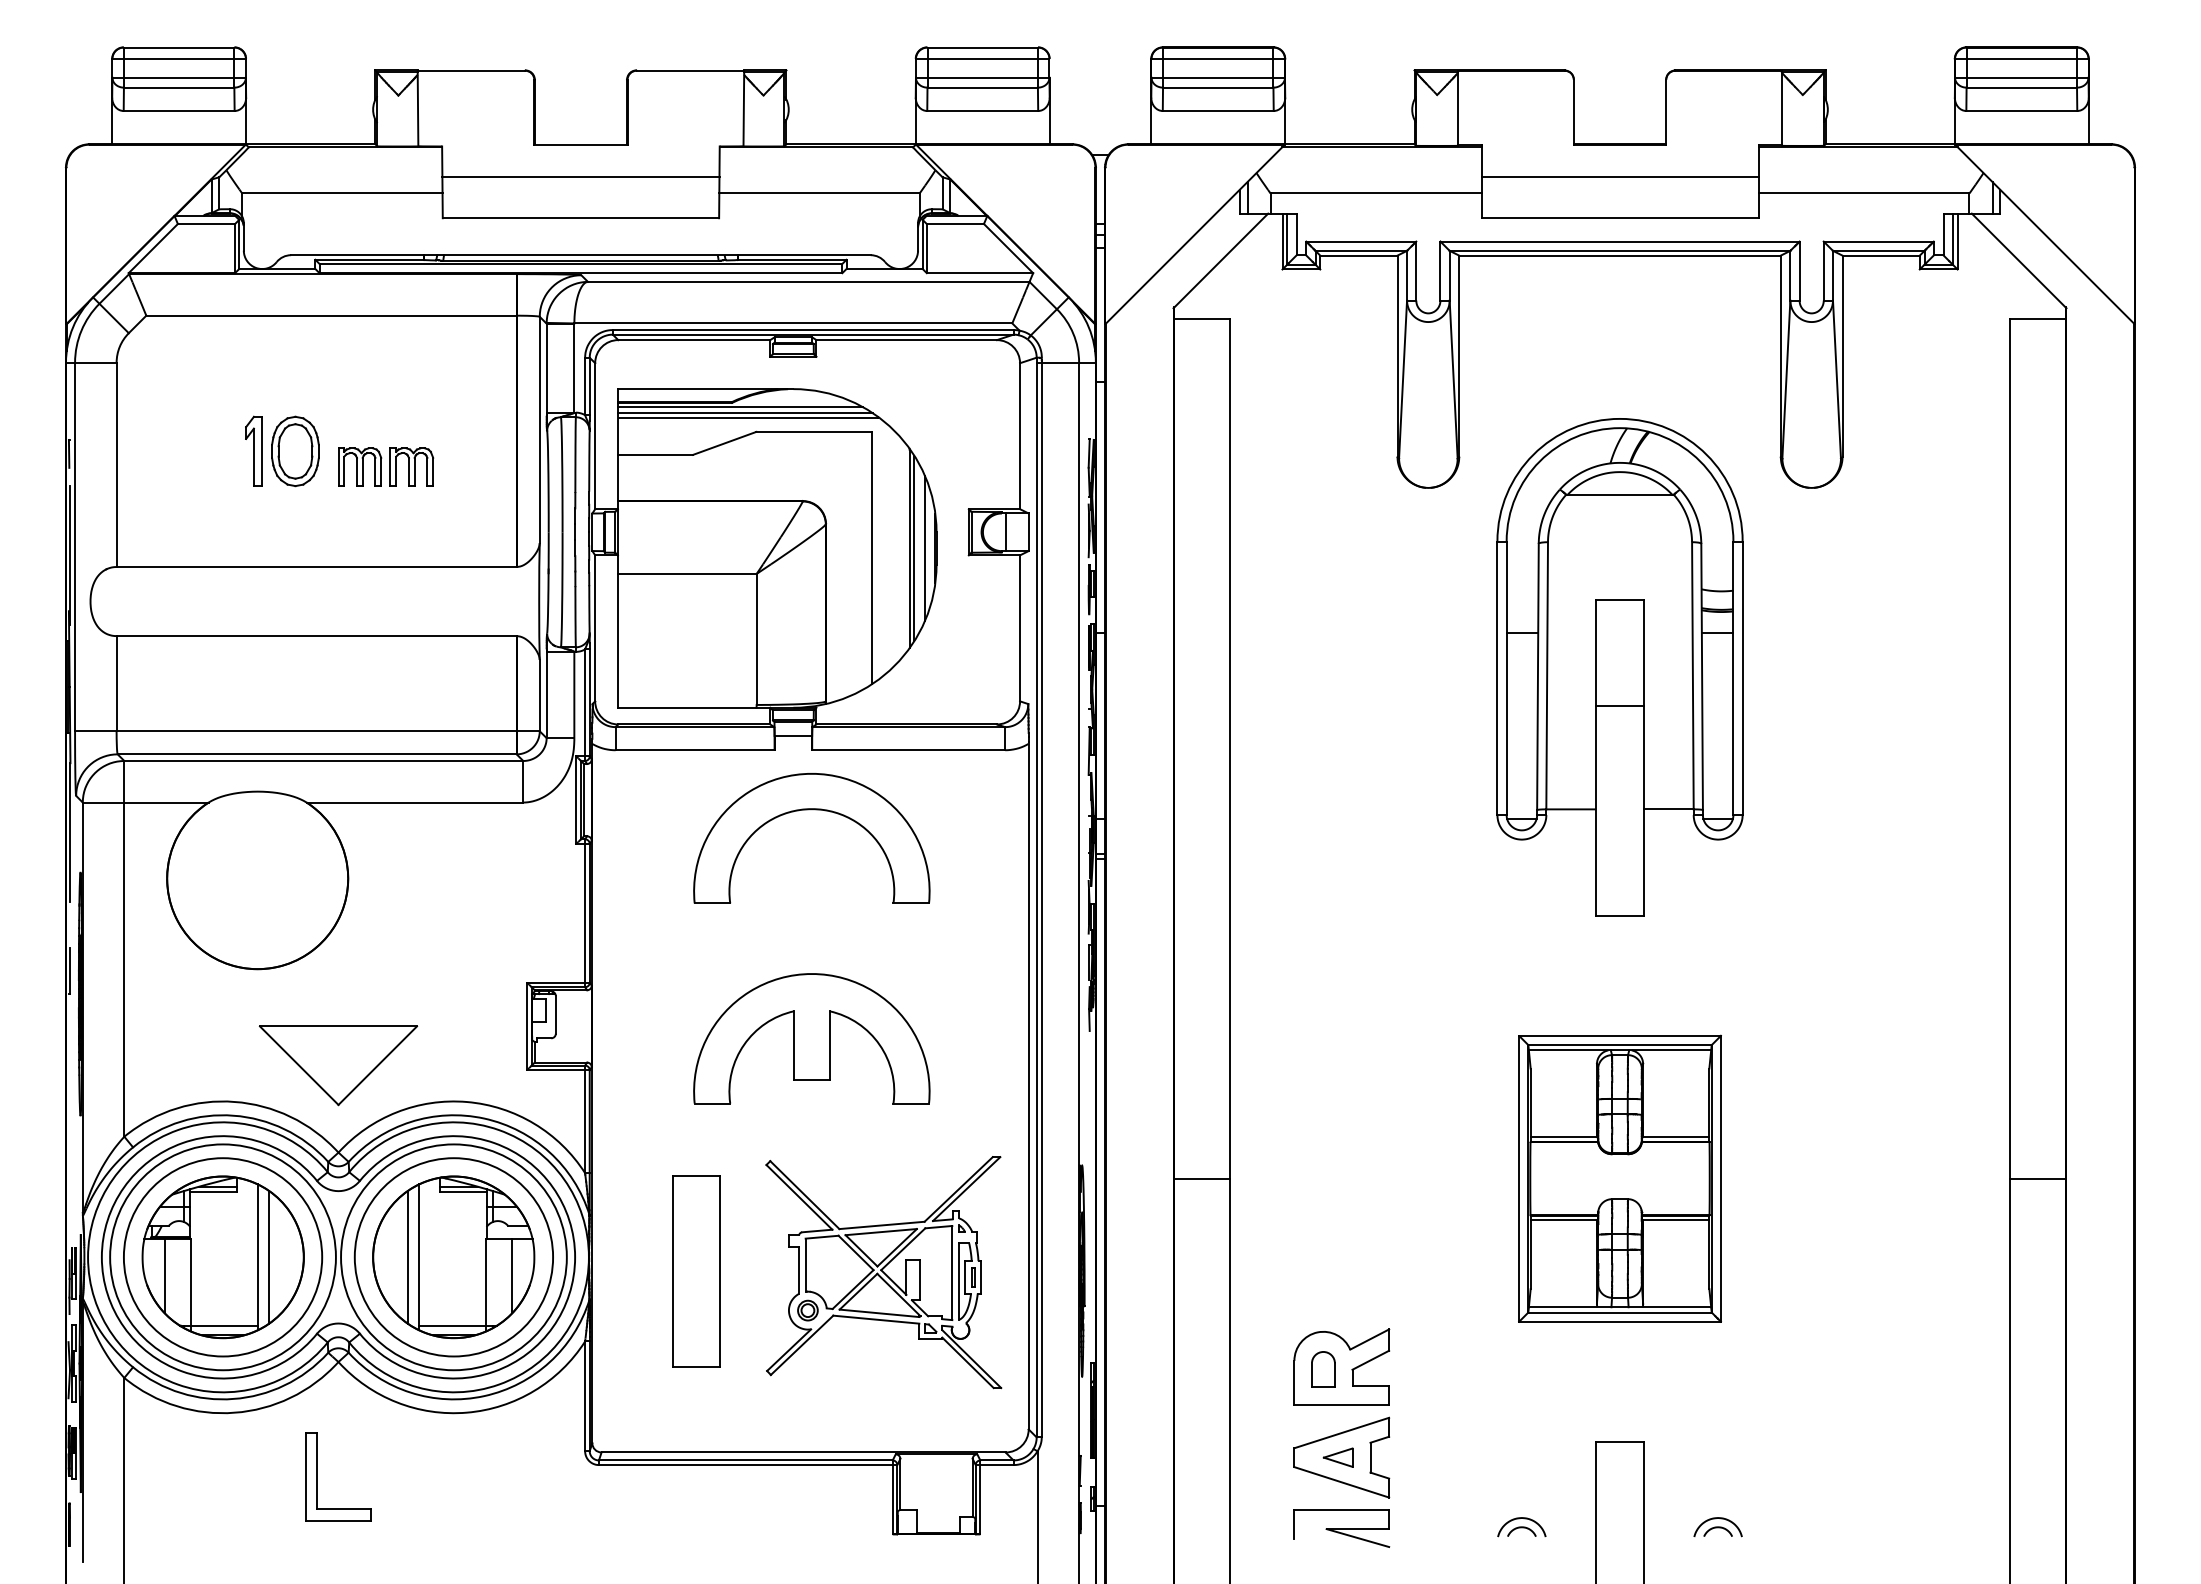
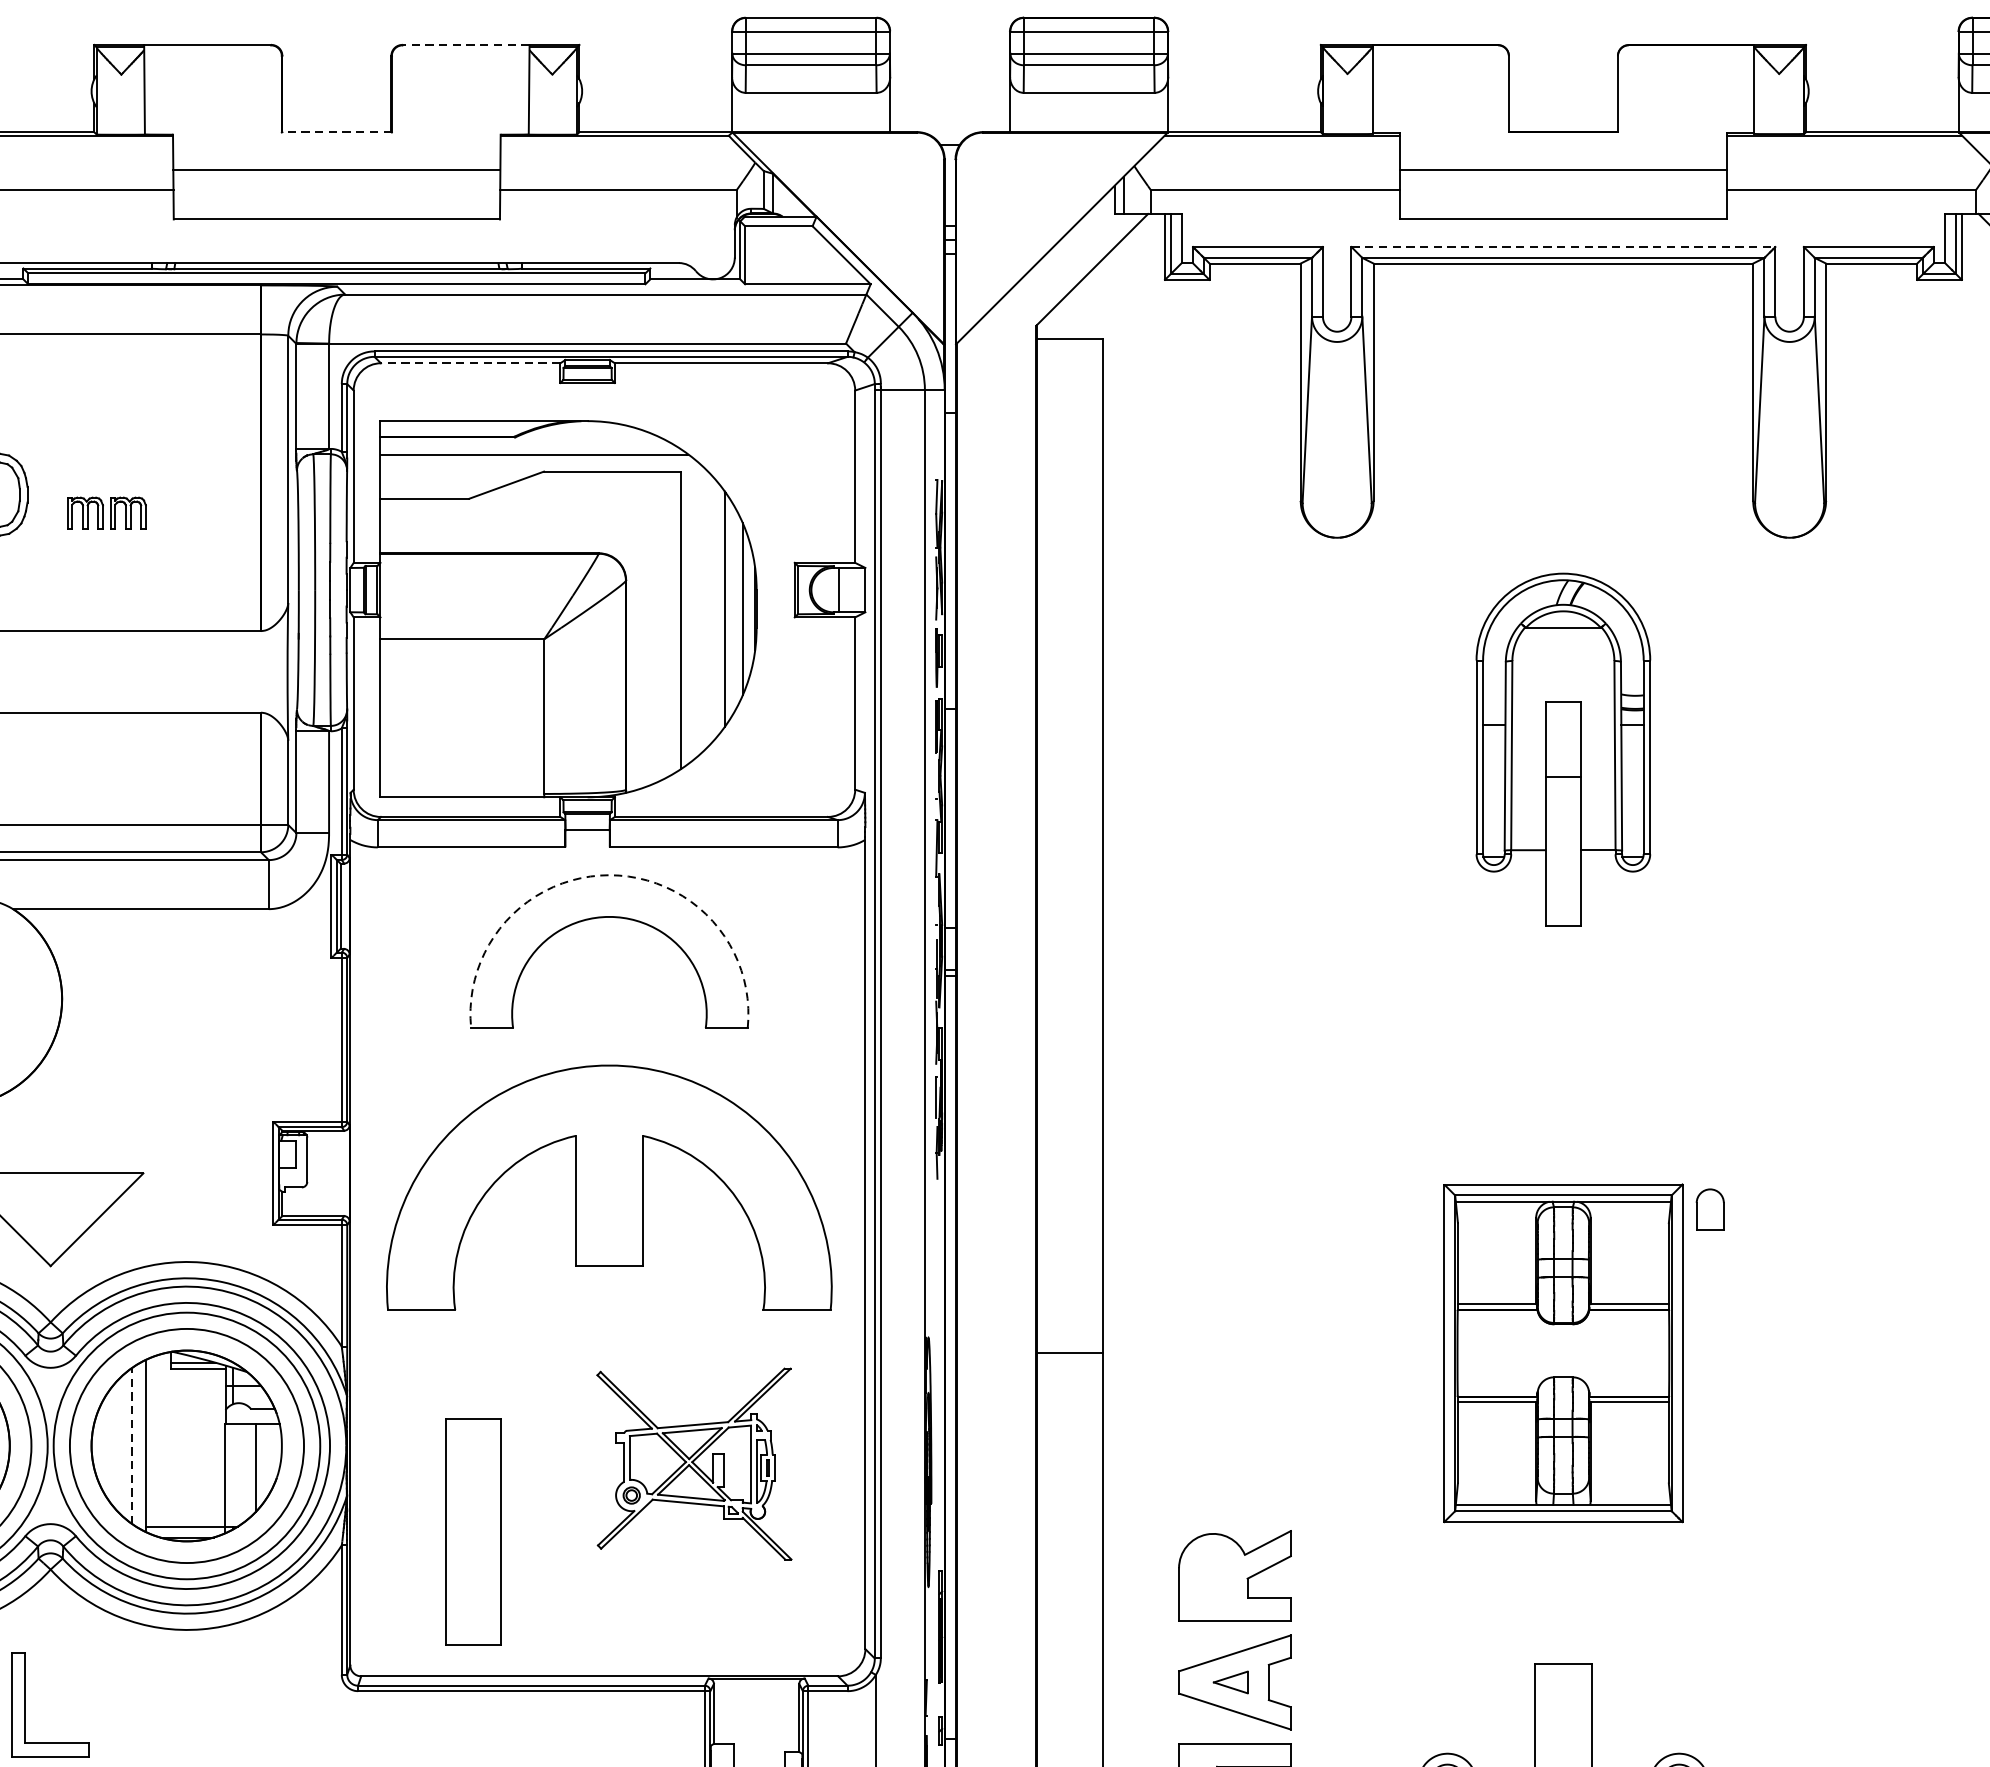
line: (690, 70) -> (466, 45), solid -> dashed
line: (580, 144) -> (336, 132), solid -> dashed
line: (1620, 241) -> (1563, 246), solid -> dashed
line: (694, 340) -> (470, 363), solid -> dashed
line: (739, 407) -> (524, 442), removed
line: (744, 413) -> (529, 449), removed
part: (386, 466) -> (107, 512), size x0.7
line: (914, 548) -> (730, 609), removed
part: (1619, 667) -> (1562, 749), size x0.6
arc: (811, 773) -> (609, 874), solid -> dashed
part: (811, 1038) -> (609, 1187), size x1.6
line: (407, 1256) -> (132, 1444), solid -> dashed
part: (696, 1271) -> (473, 1532), moved
part: (883, 1272) -> (694, 1463), size x0.7
part: (1323, 1369) -> (1710, 1210), moved

